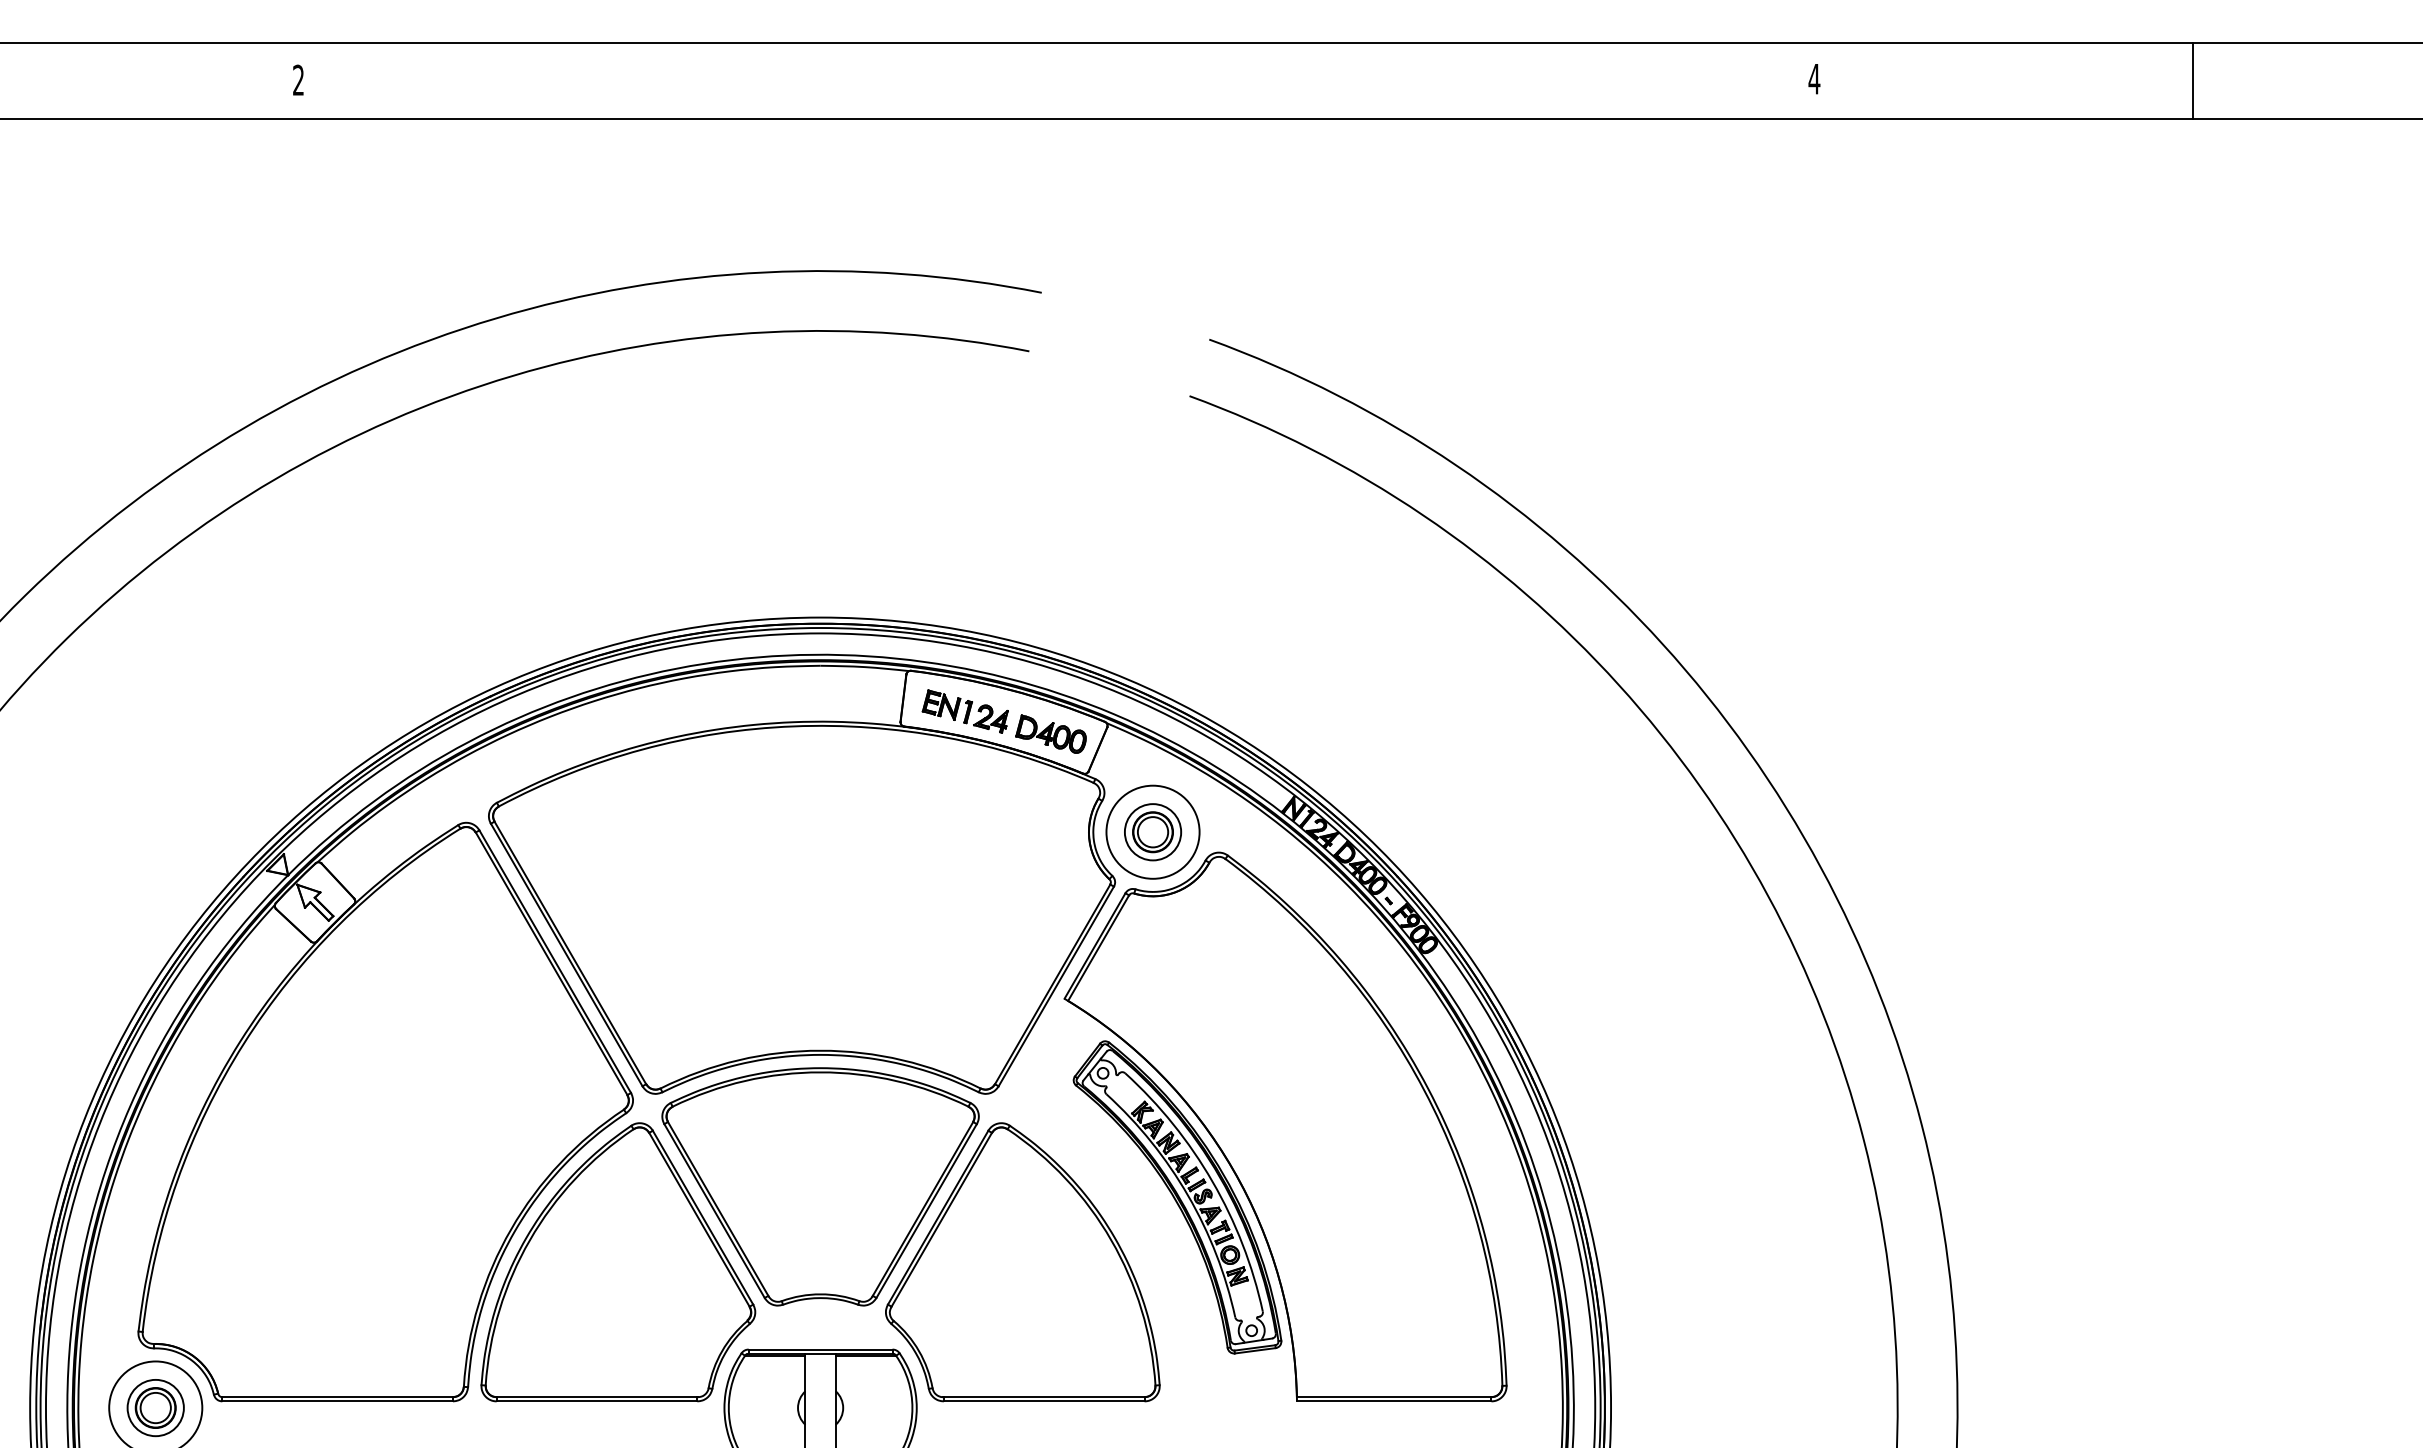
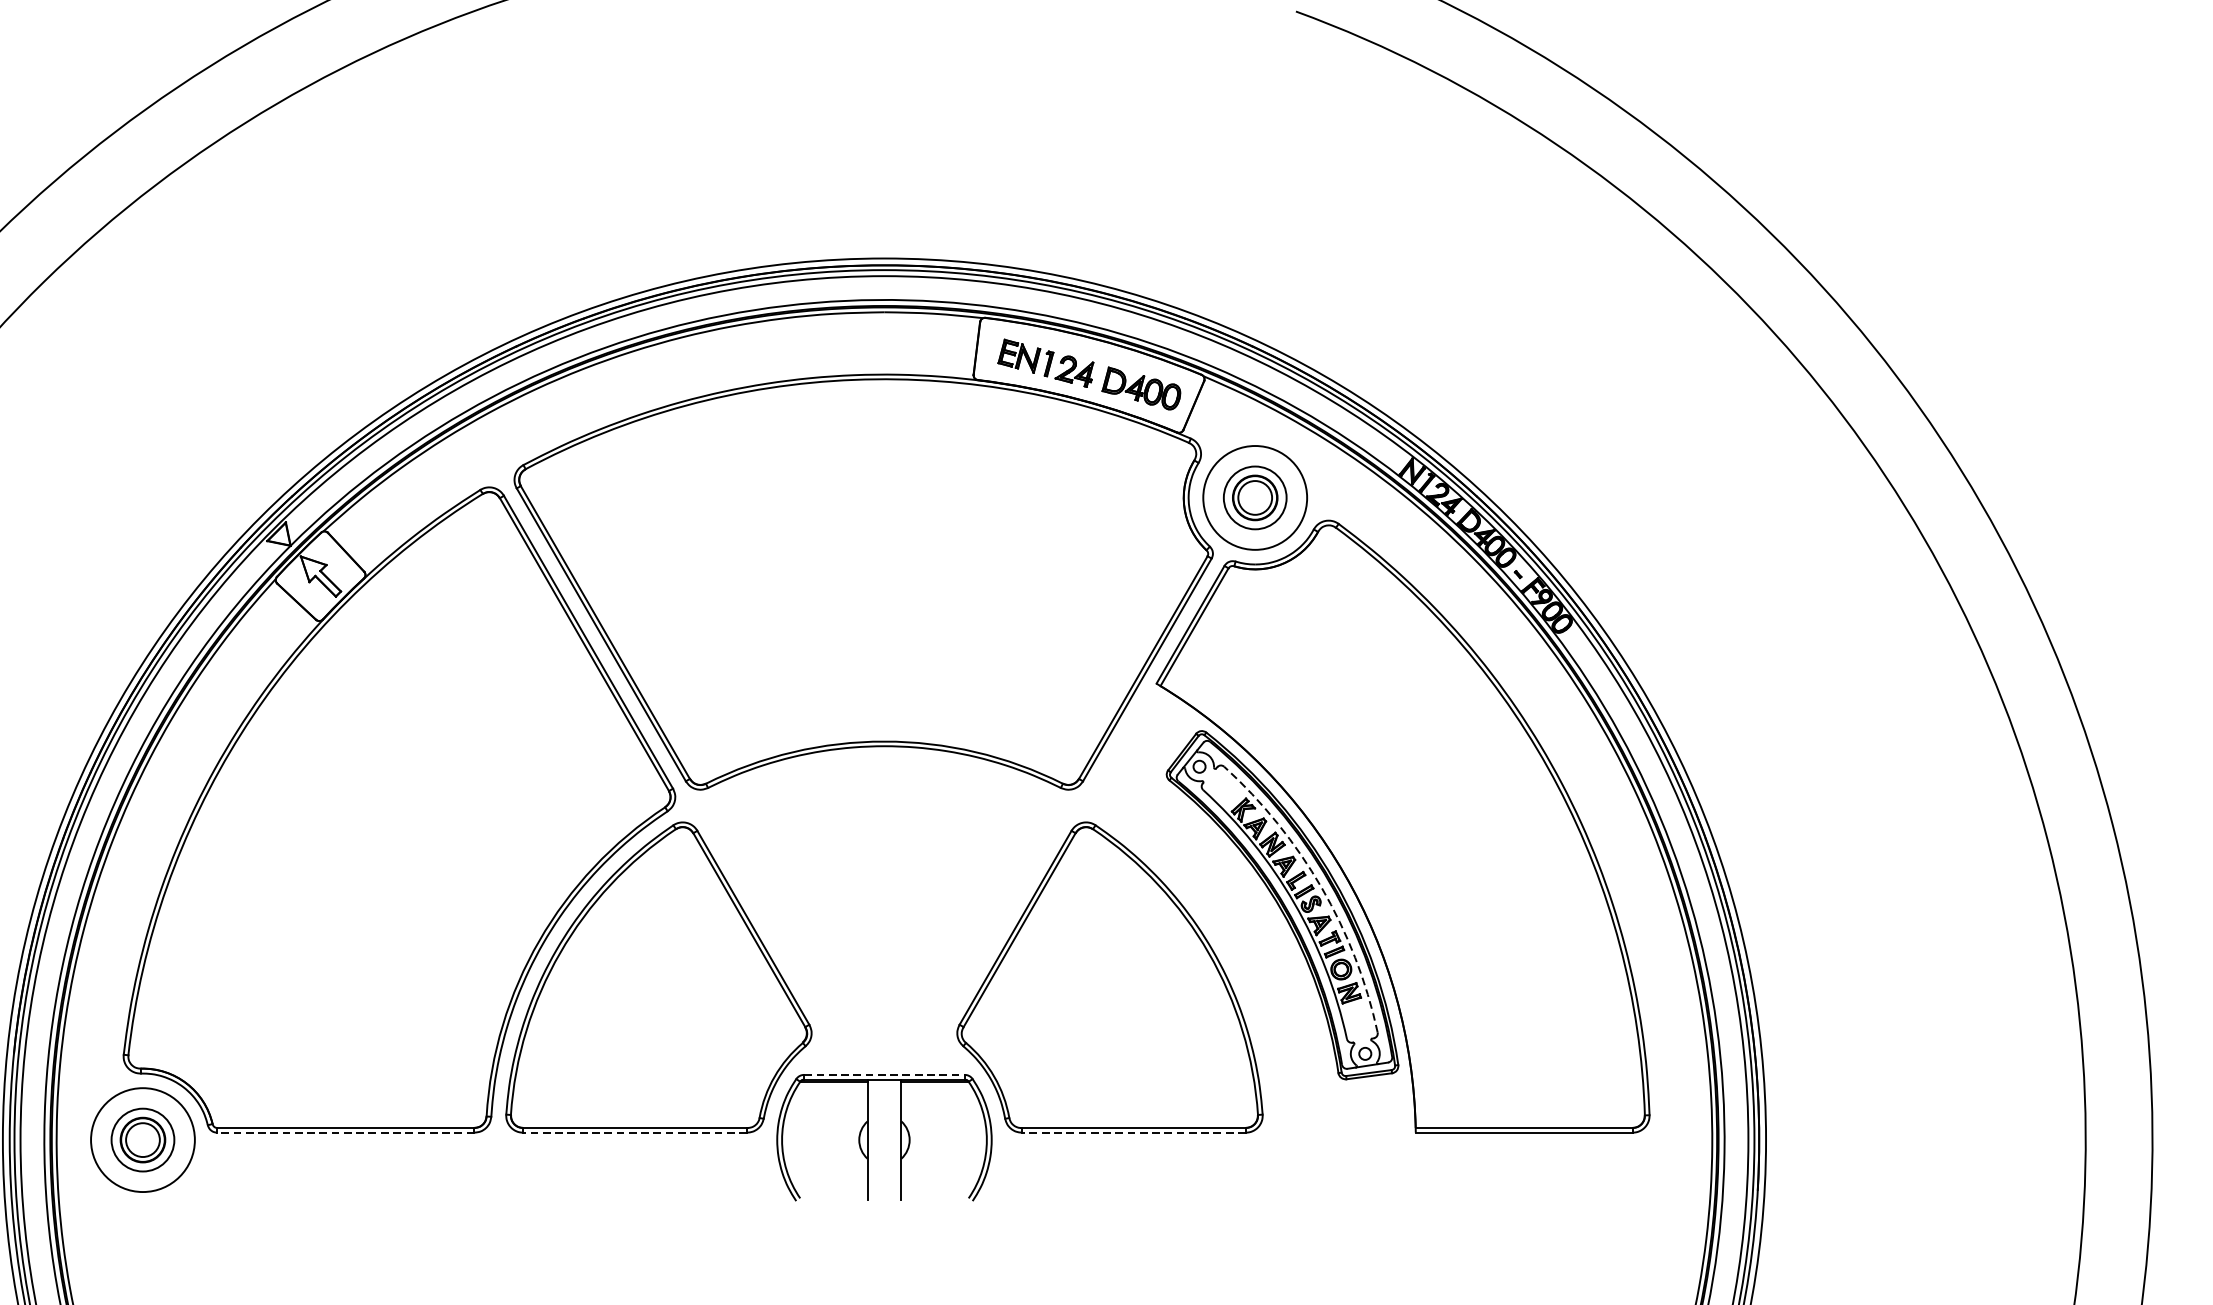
arc: (1212, 1181) -> (1321, 887), solid -> dashed
part: (820, 1186) -> (884, 893), removed
line: (820, 1349) -> (884, 1074), solid -> dashed
line: (337, 1401) -> (345, 1132), solid -> dashed
line: (596, 1401) -> (634, 1132), solid -> dashed
line: (1043, 1401) -> (1133, 1132), solid -> dashed

